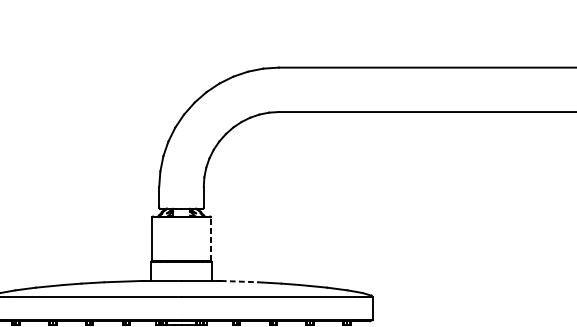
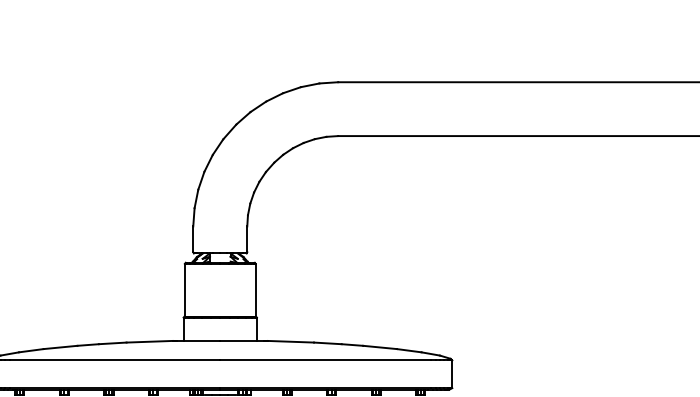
line: (210, 238) -> (255, 289), dashed -> solid
line: (240, 281) -> (291, 341), dashed -> solid

